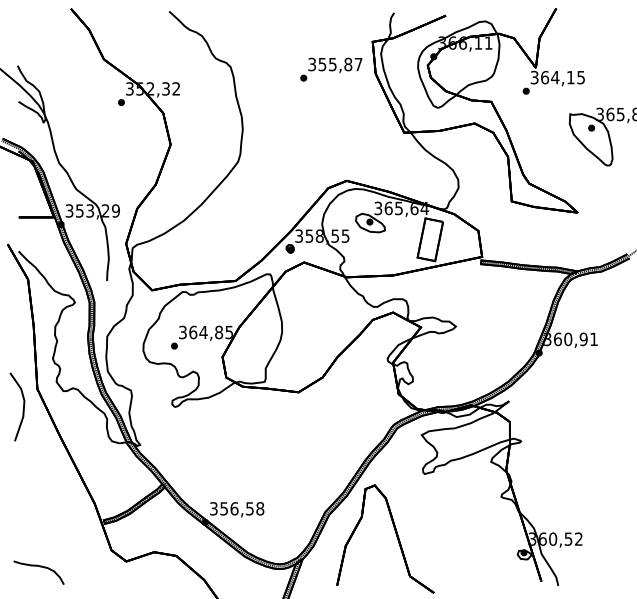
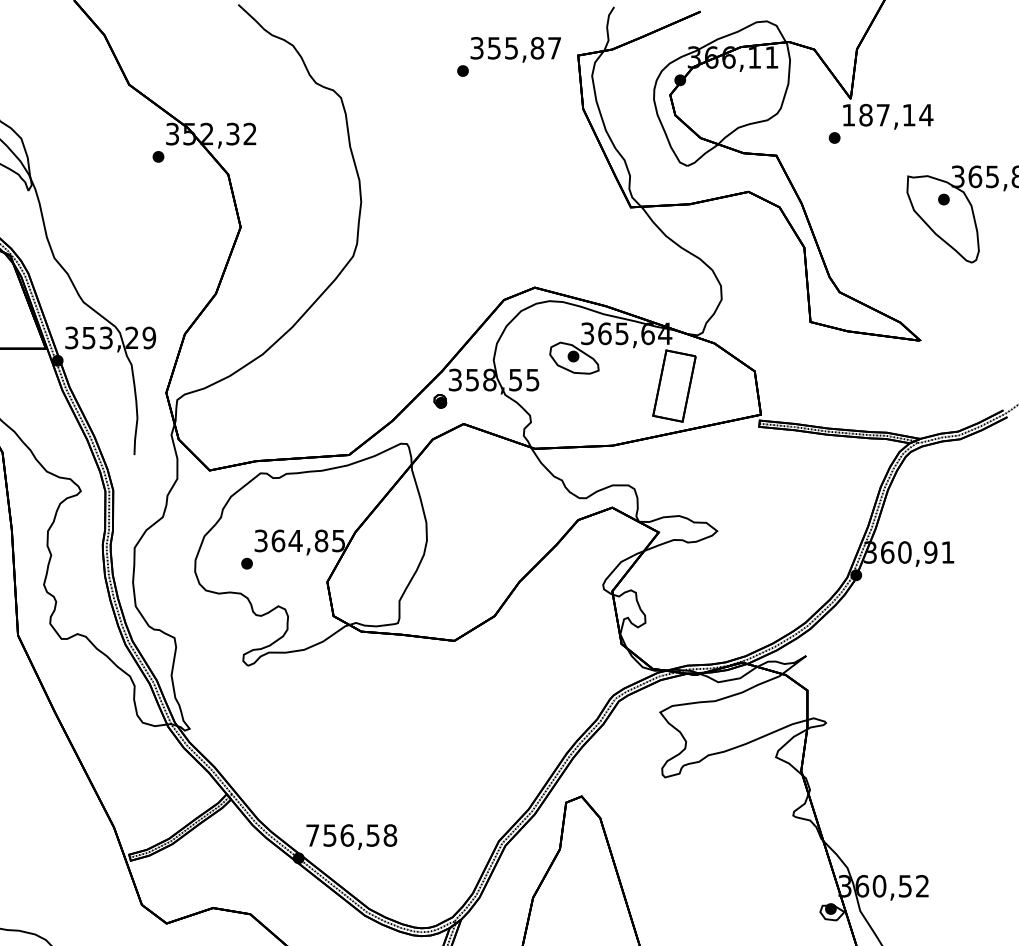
text: (331, 69) -> (509, 56), moved
text: (557, 77) -> (886, 115), 364,15 -> 187,14
text: (213, 508) -> (312, 834), 356,58 -> 756,58

